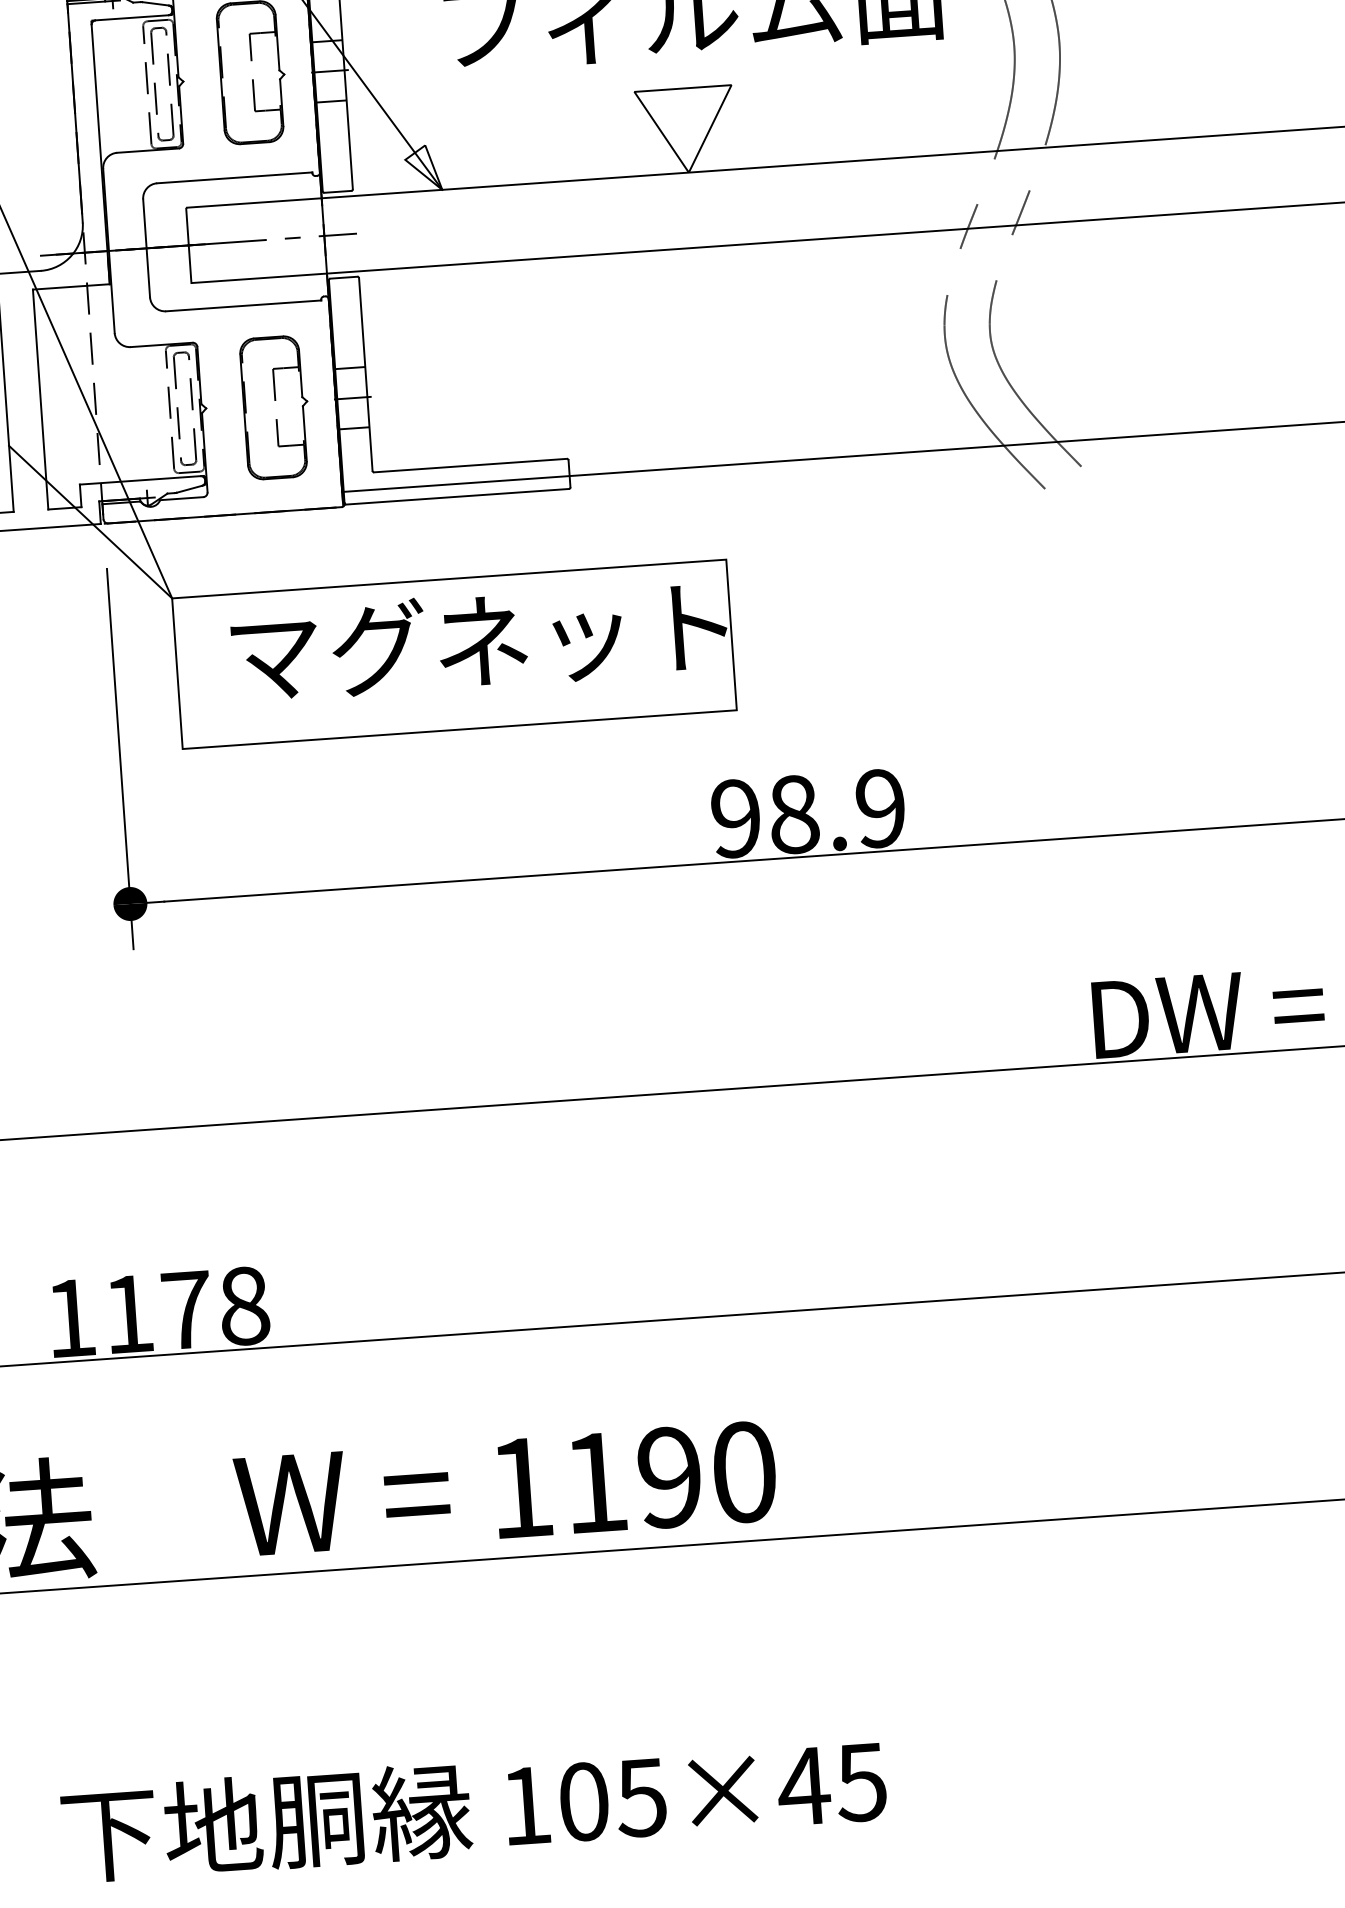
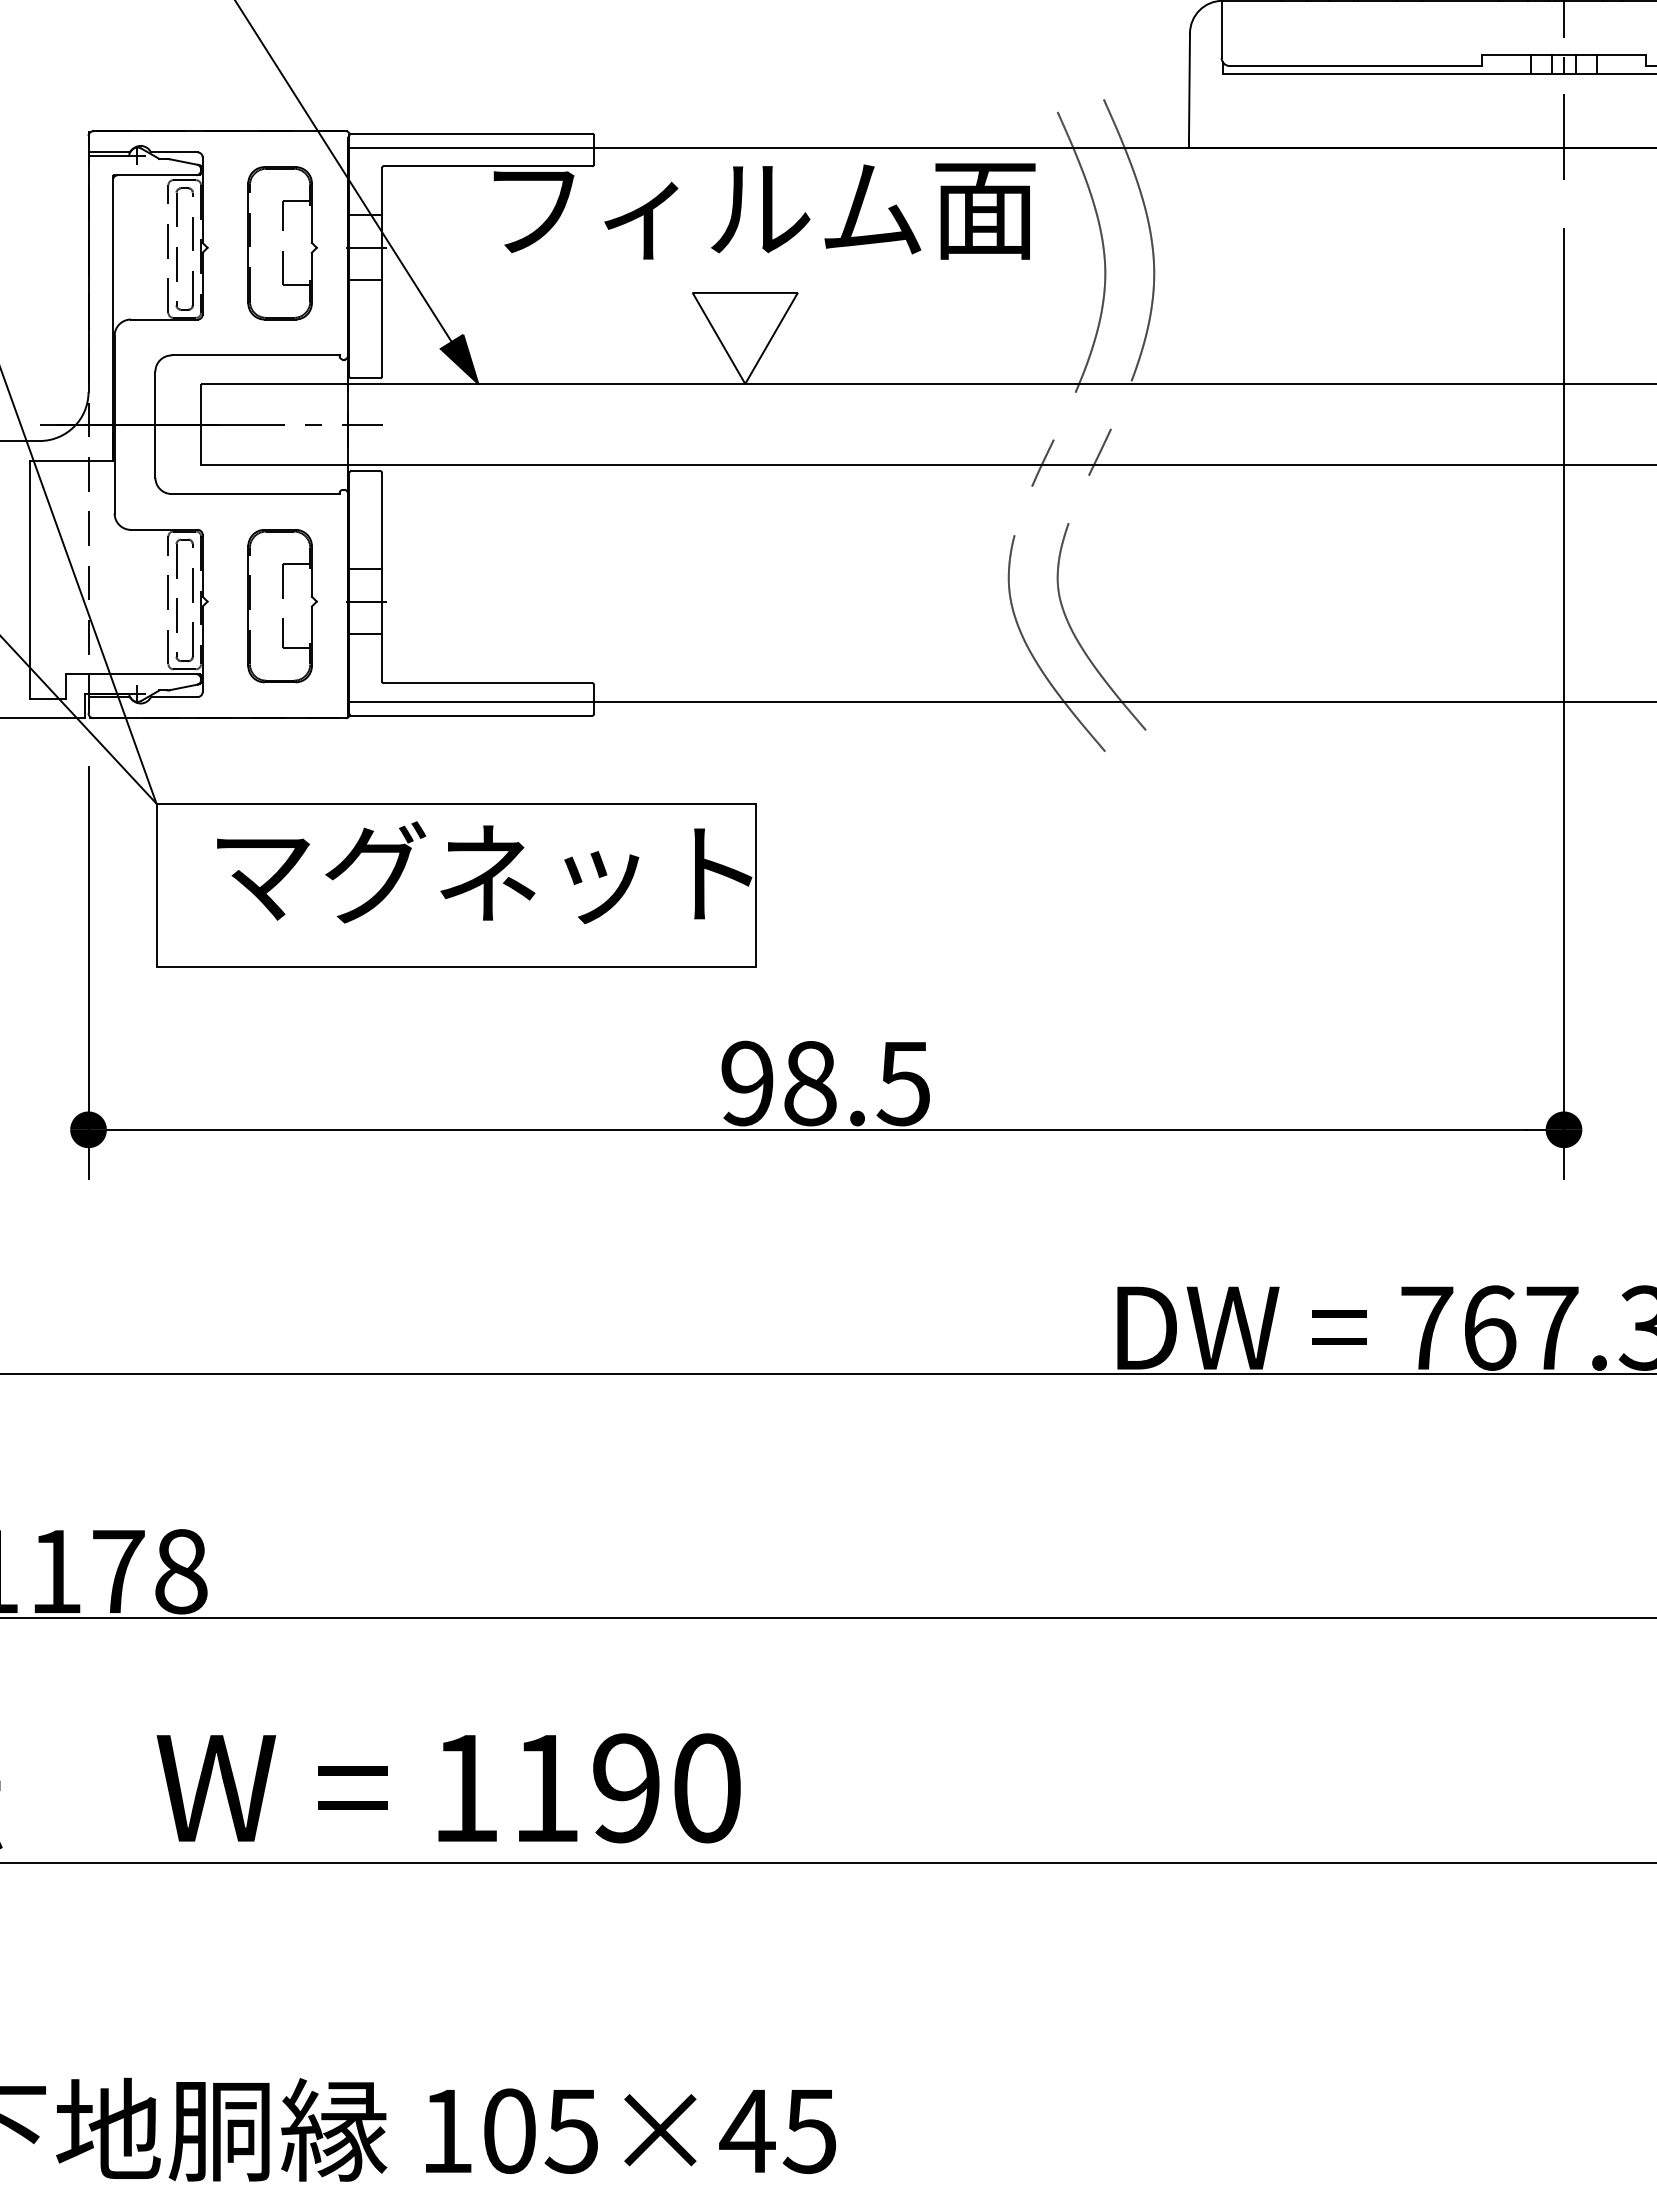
fill: (423, 167) -> (459, 358), added
text: (879, 808) -> (902, 1083), 98.9 -> 98.5

